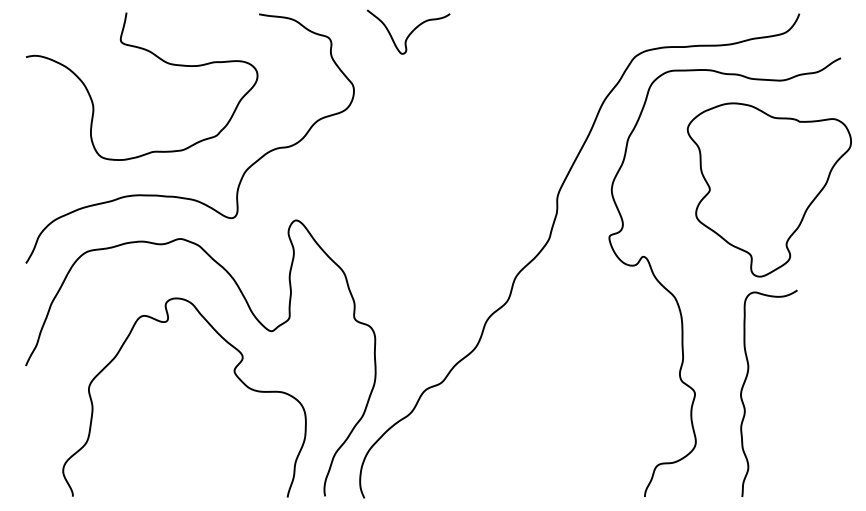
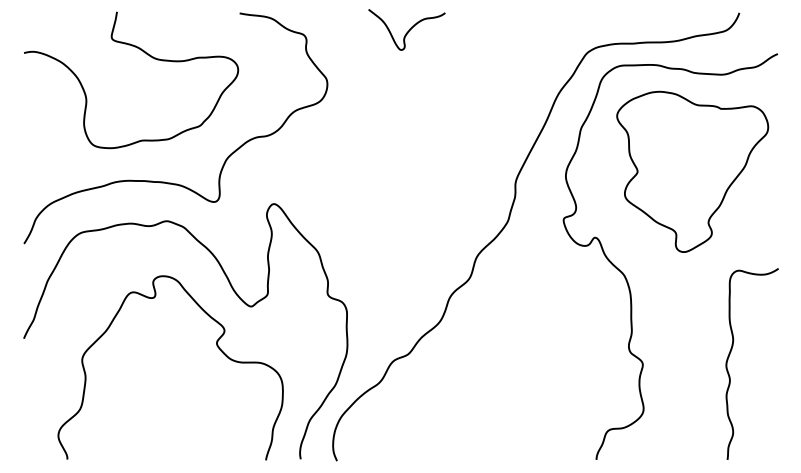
curve: (410, 32) -> (408, 30), moved
part: (769, 189) -> (692, 171), moved
curve: (744, 386) -> (729, 357), moved

